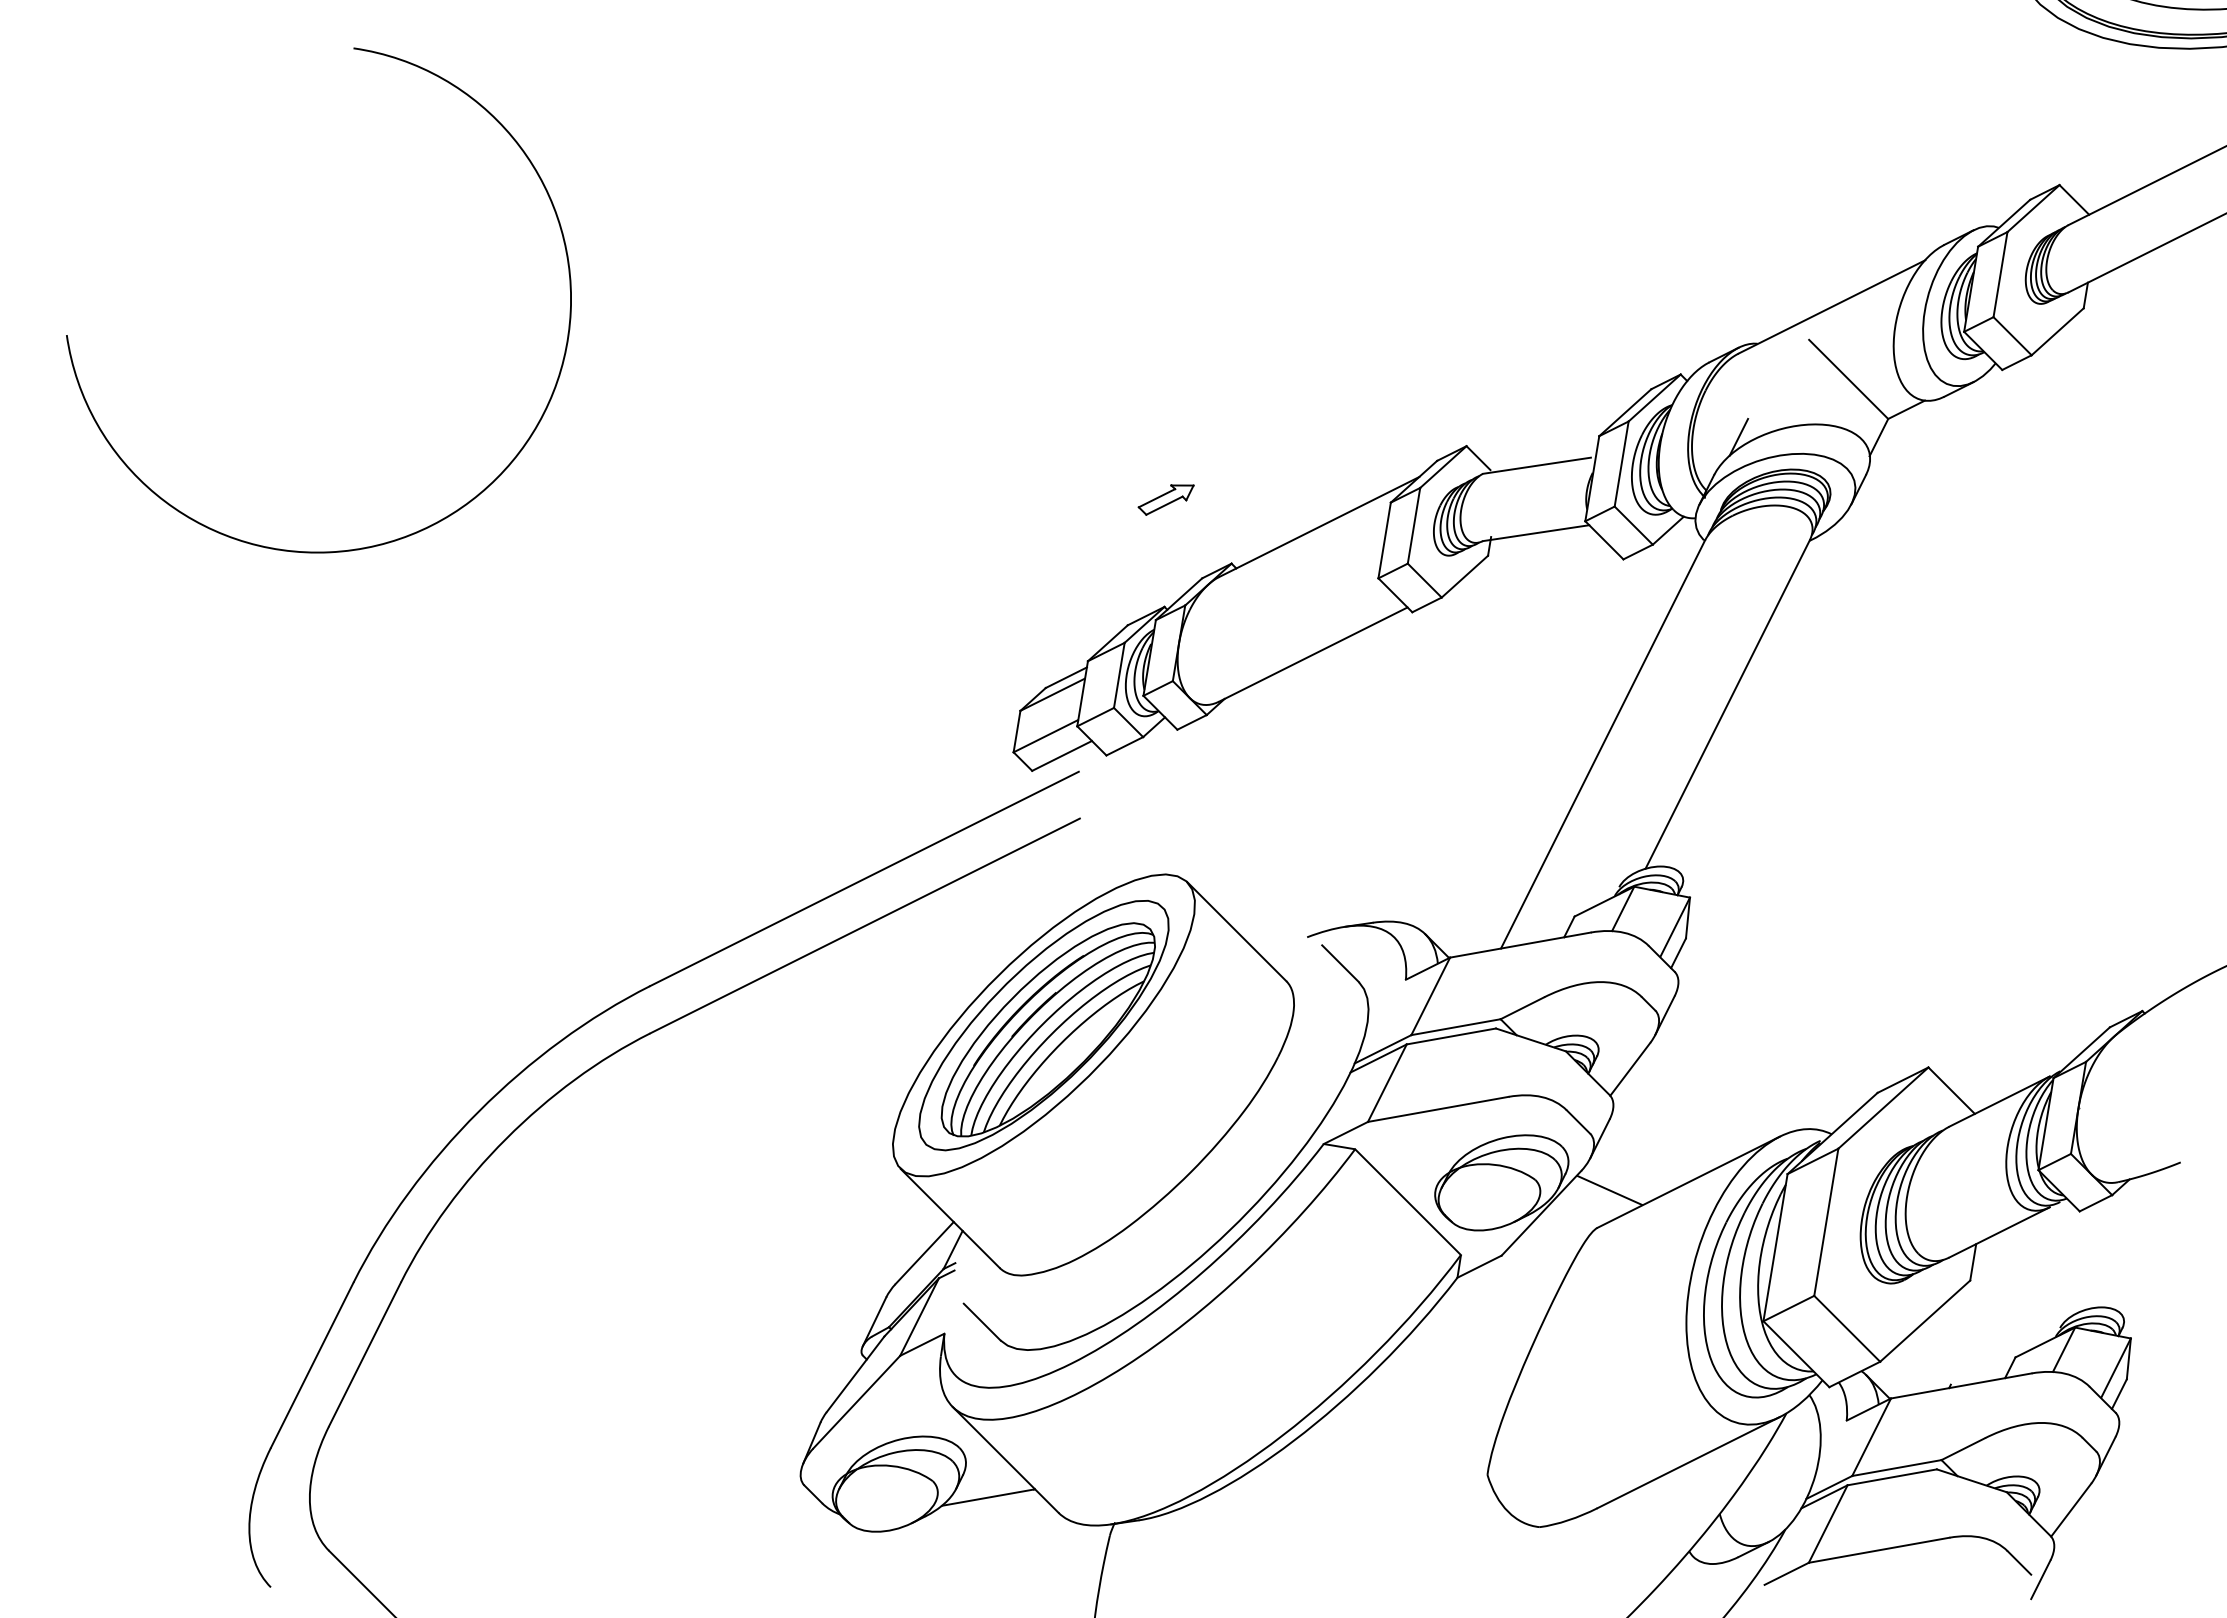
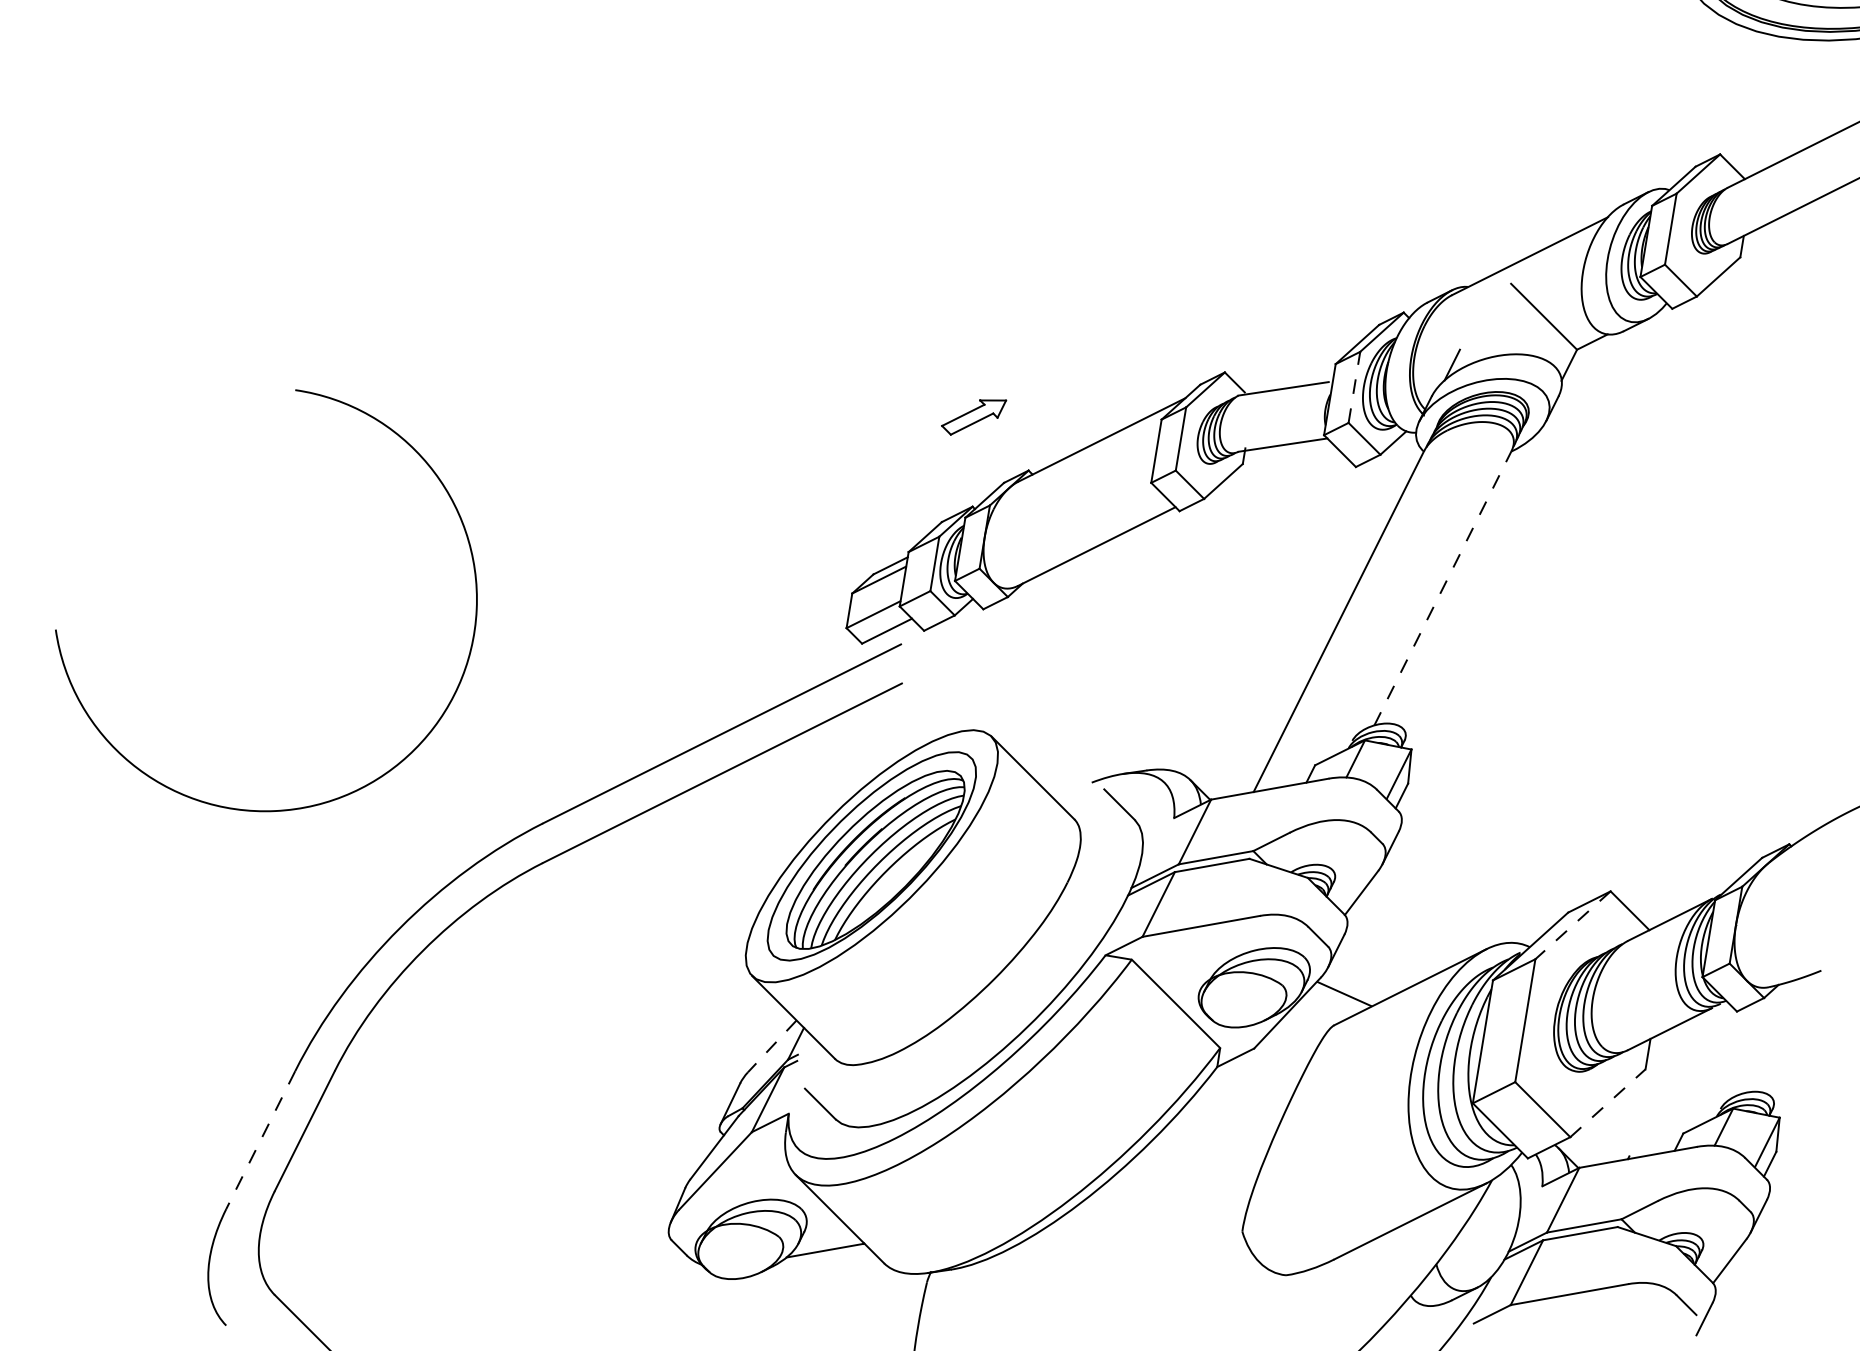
line: (1621, 463) -> (1354, 386), solid -> dashed
part: (1165, 499) -> (973, 417), size x1.4
arc: (462, 505) -> (386, 771), moved
line: (1727, 704) -> (1442, 588), solid -> dashed
line: (1883, 1108) -> (1573, 925), solid -> dashed
line: (924, 1253) -> (772, 1046), solid -> dashed
line: (1925, 1321) -> (1608, 1103), solid -> dashed
line: (312, 1365) -> (261, 1140), solid -> dashed

